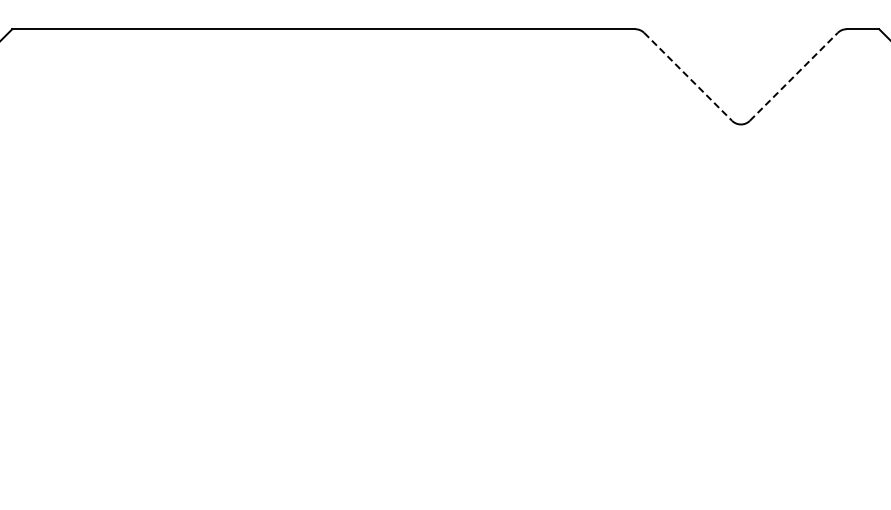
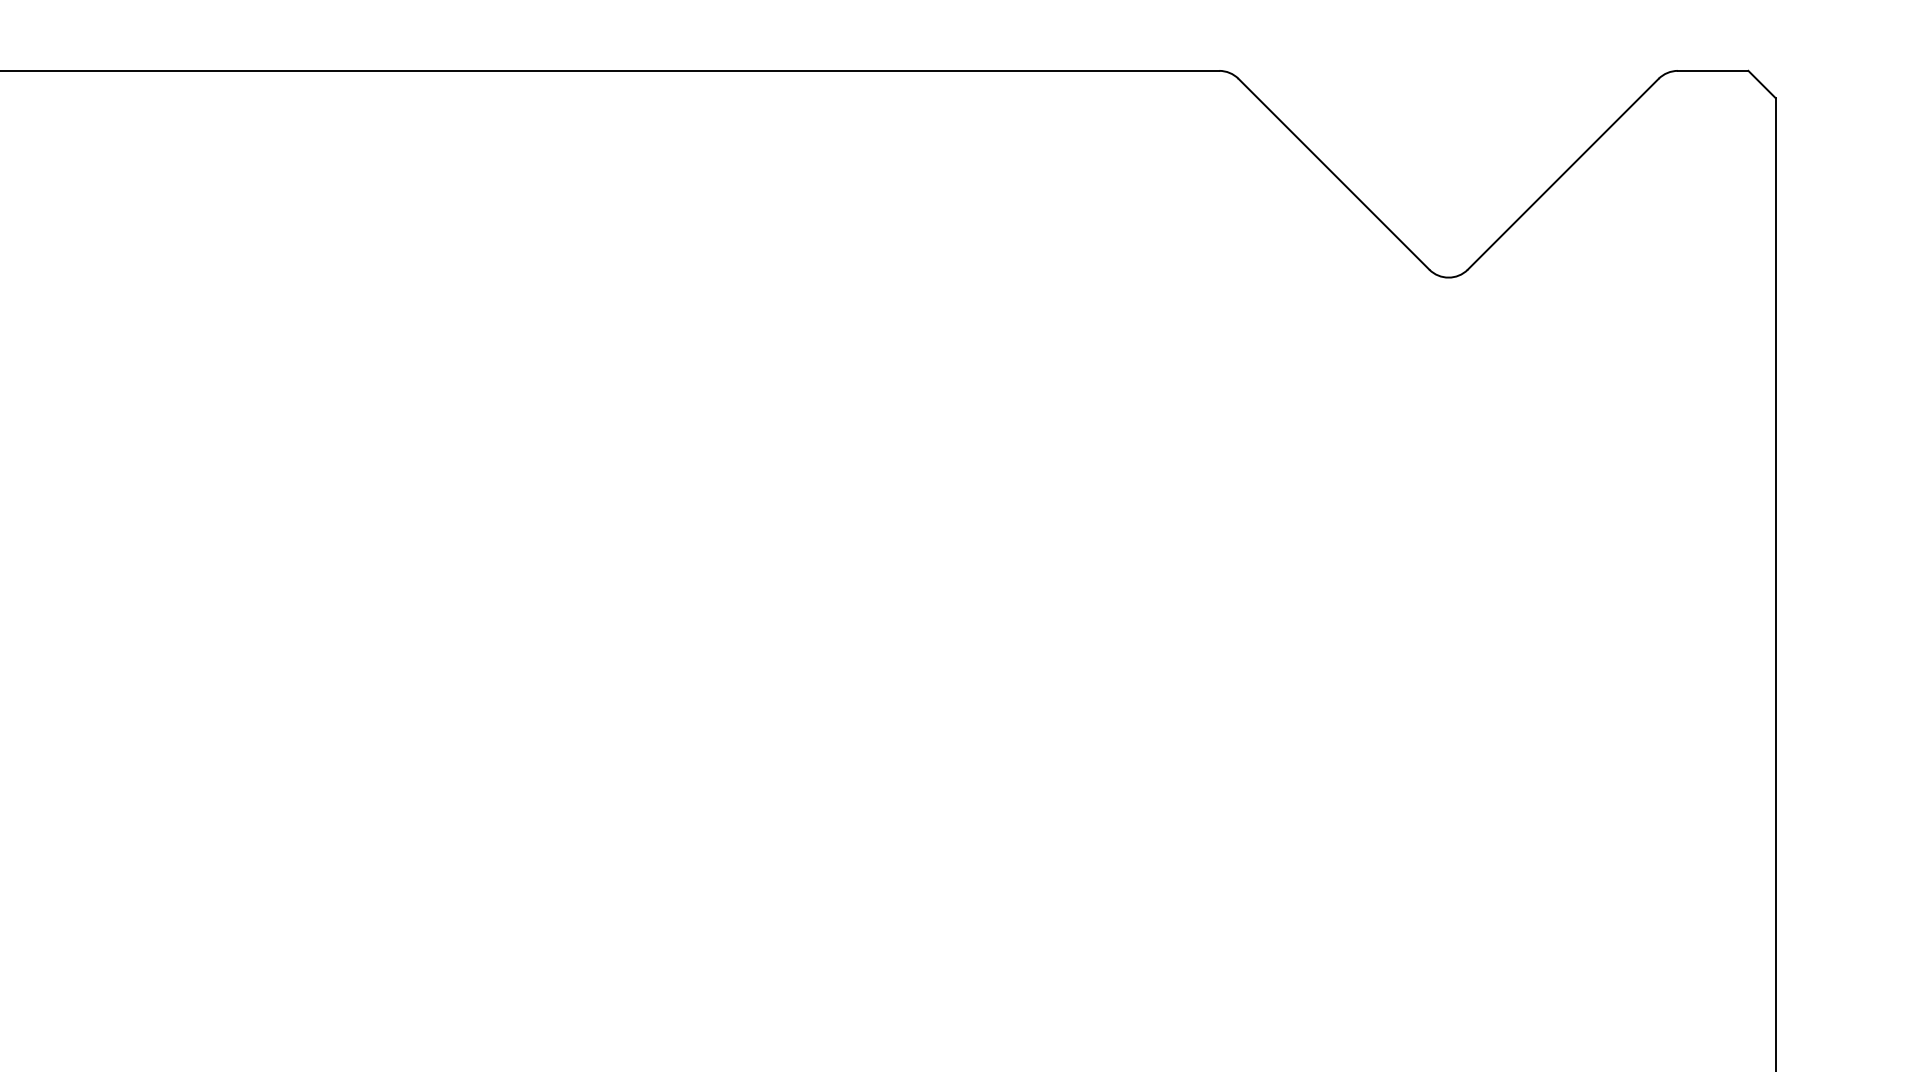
line: (794, 76) -> (1564, 173), dashed -> solid
line: (688, 77) -> (1334, 175), dashed -> solid

